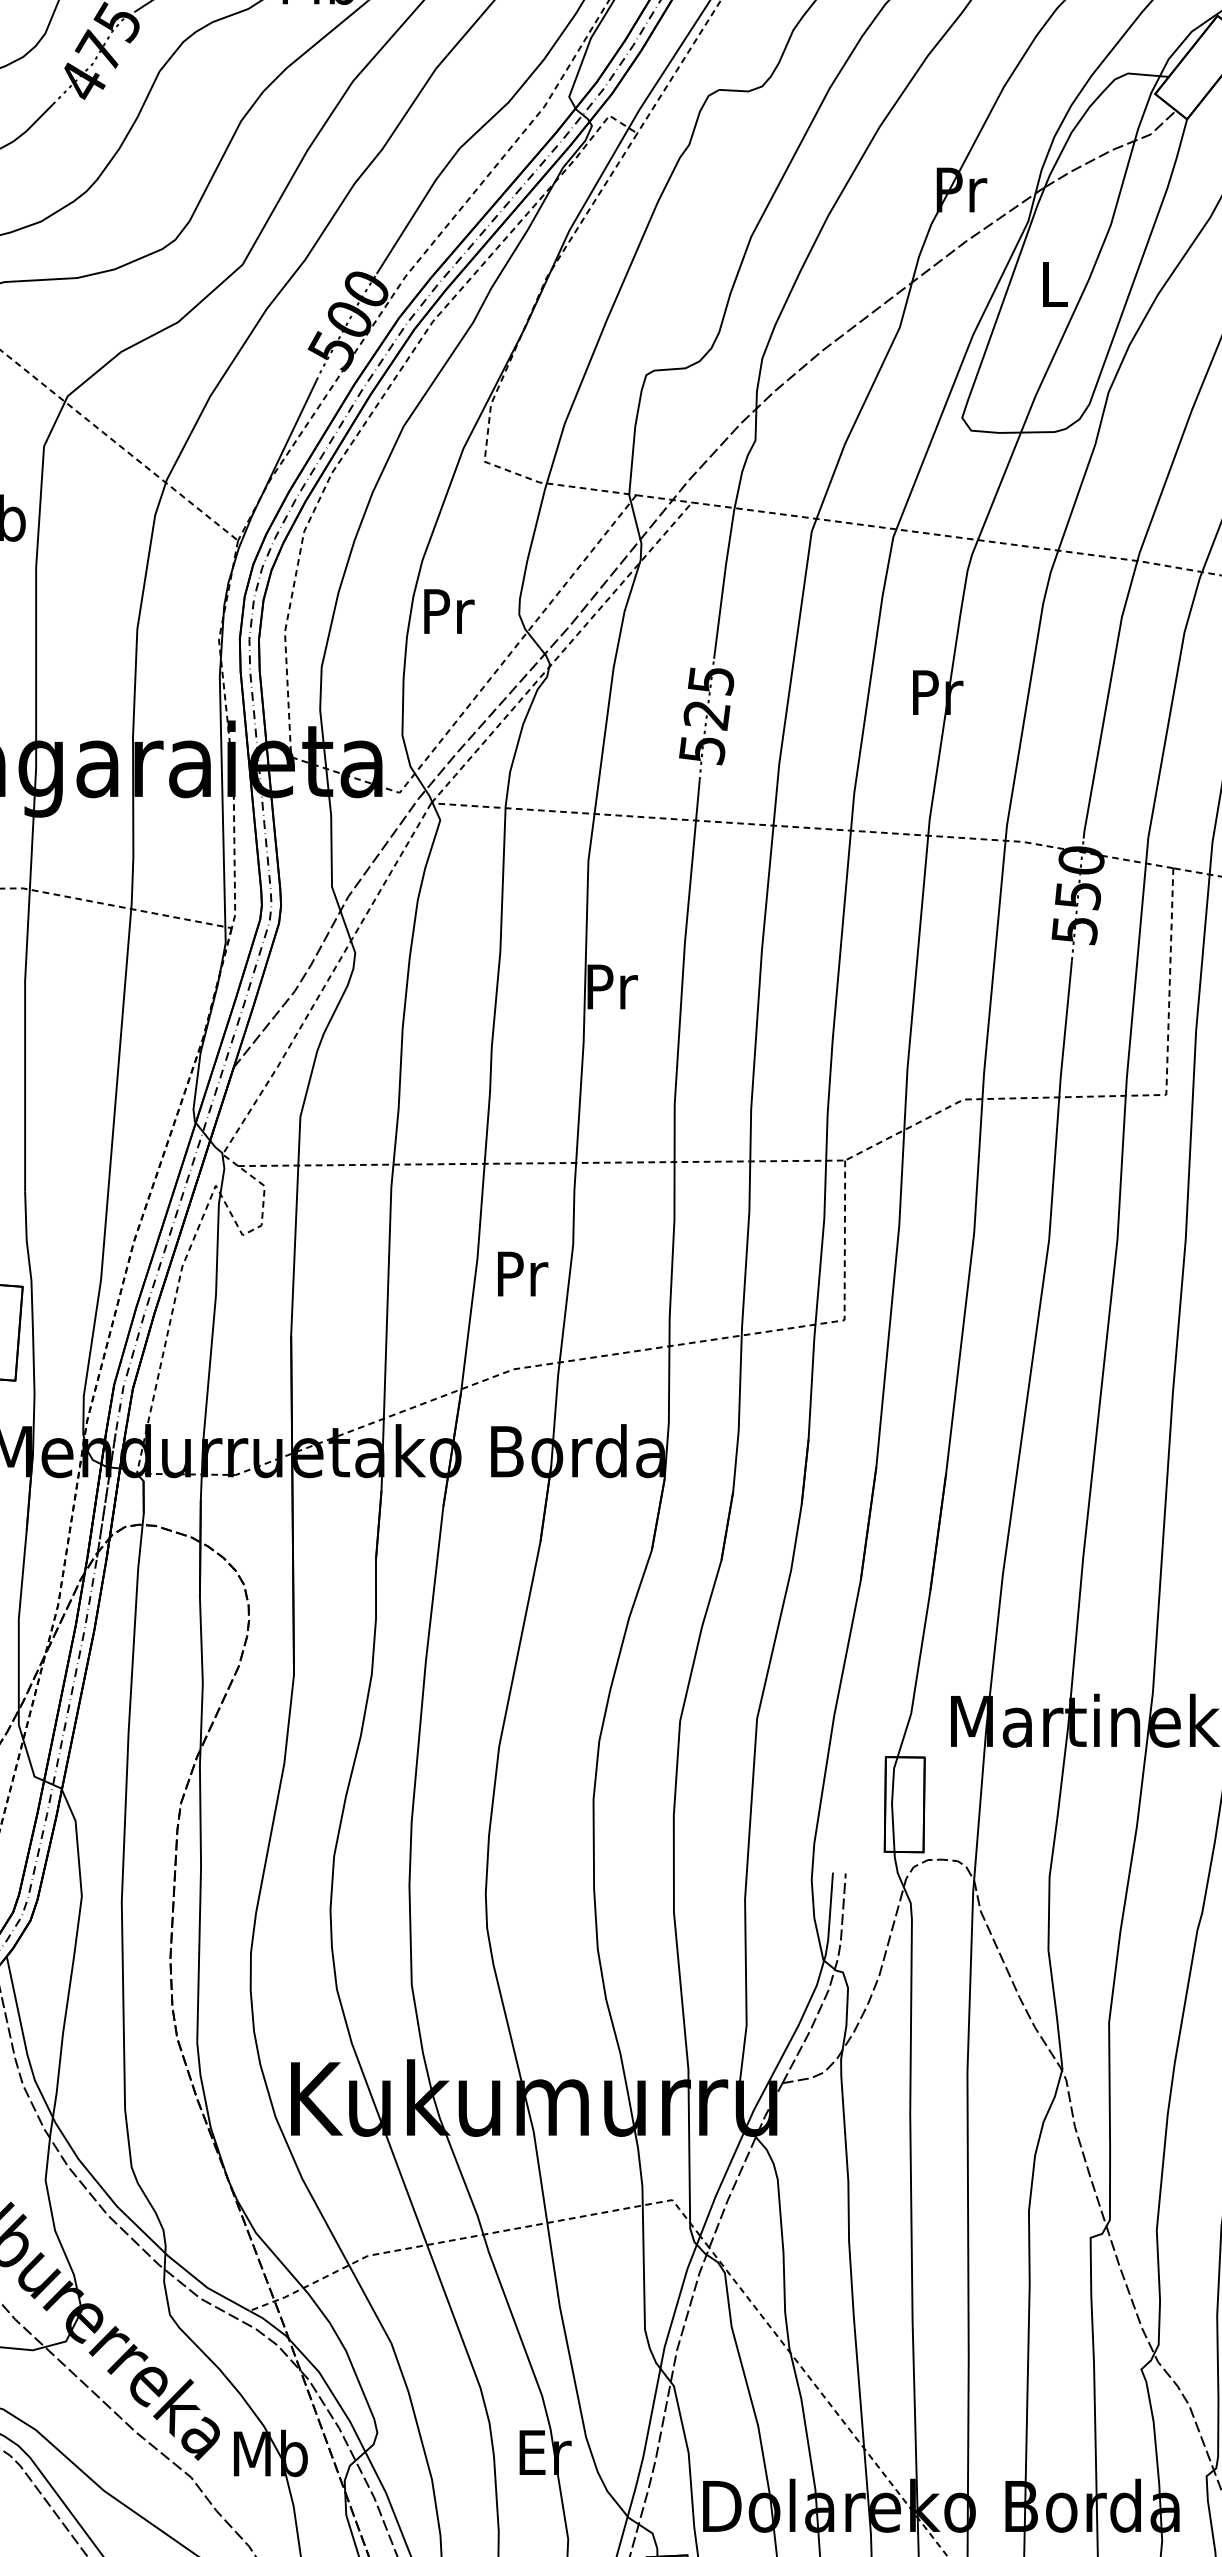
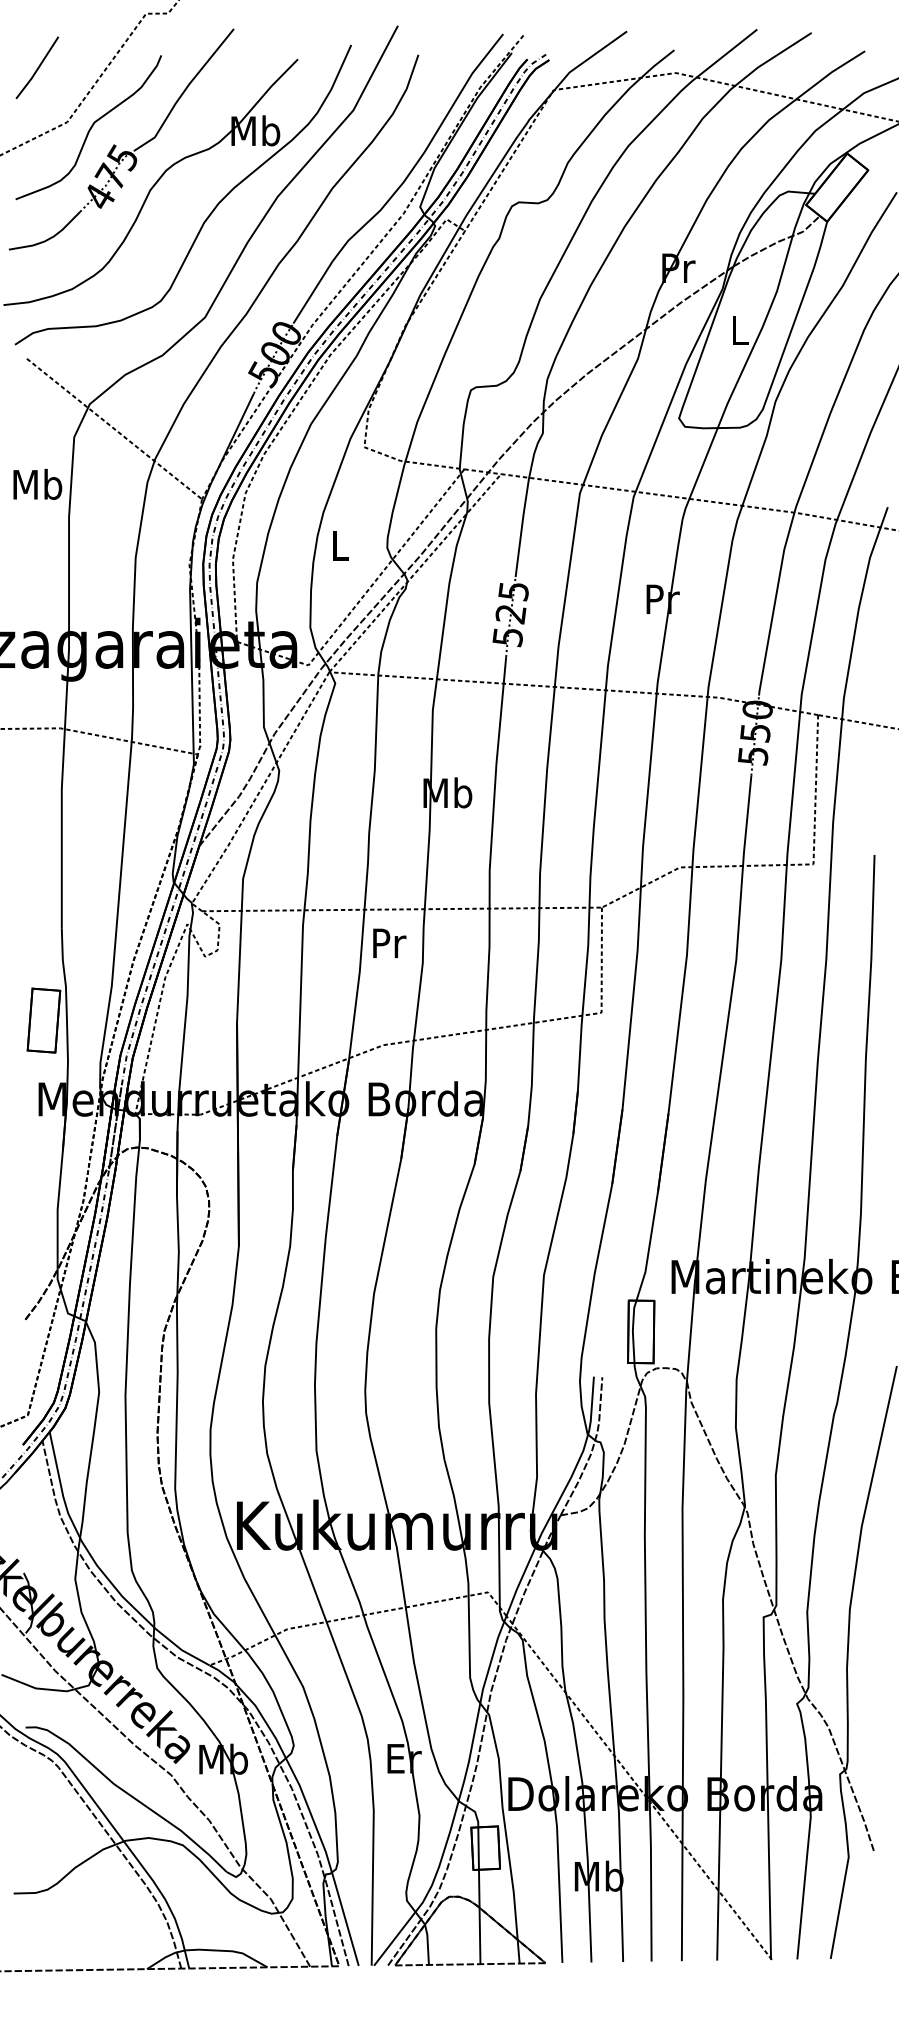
text: (448, 610) -> (340, 545), Pr -> L
text: (610, 985) -> (447, 792), Pr -> Mb
text: (522, 1272) -> (389, 942), moved

